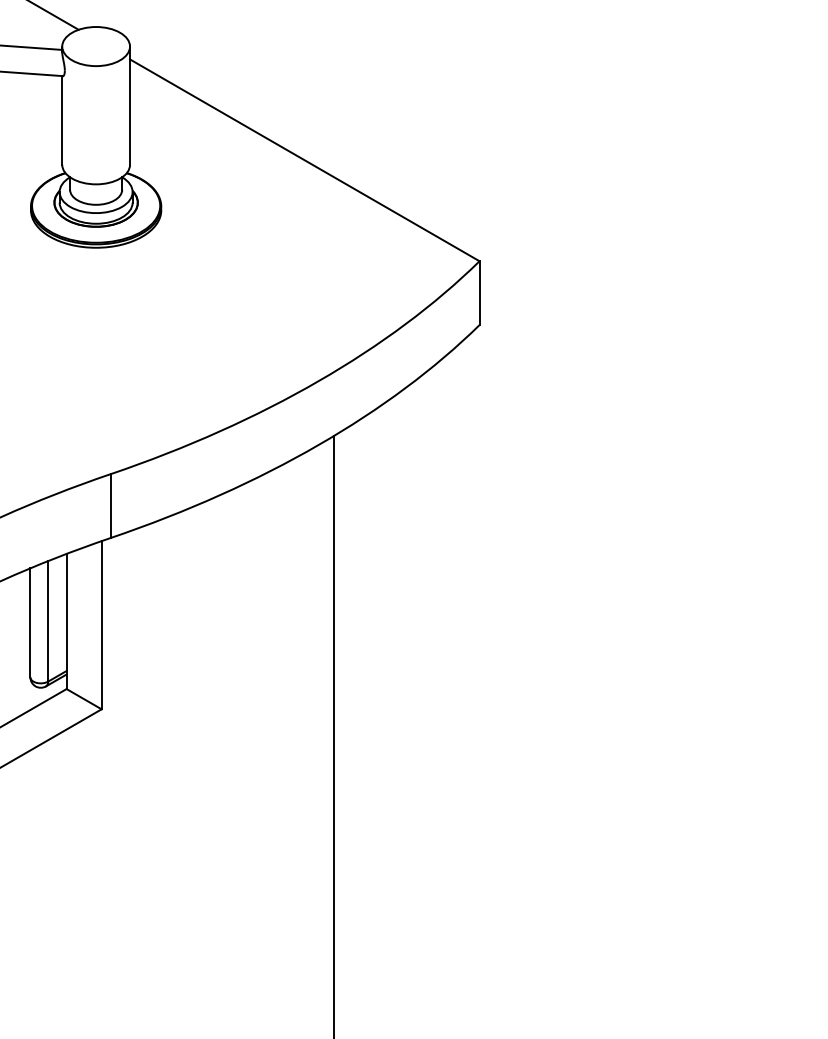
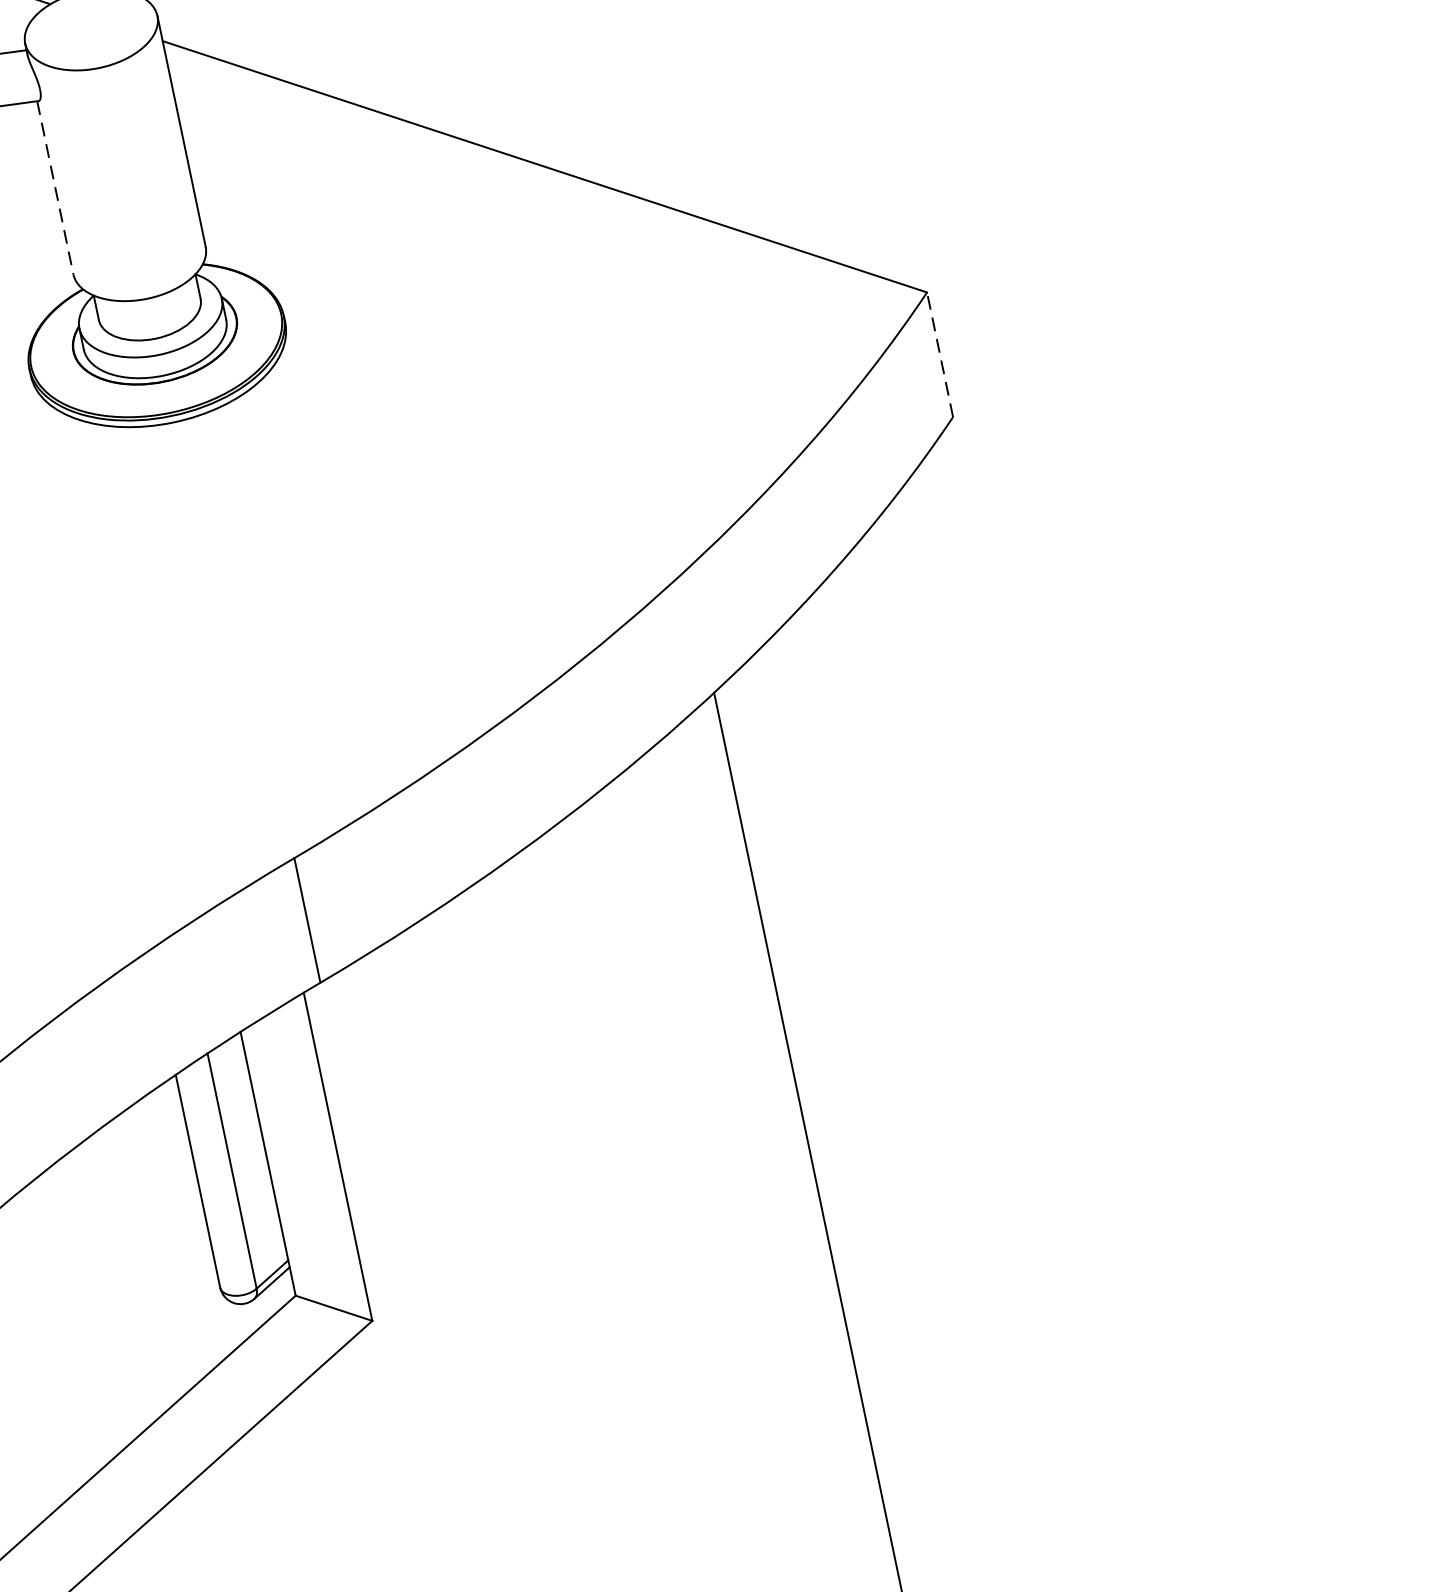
line: (62, 120) -> (55, 187), solid -> dashed
line: (479, 293) -> (940, 355), solid -> dashed

